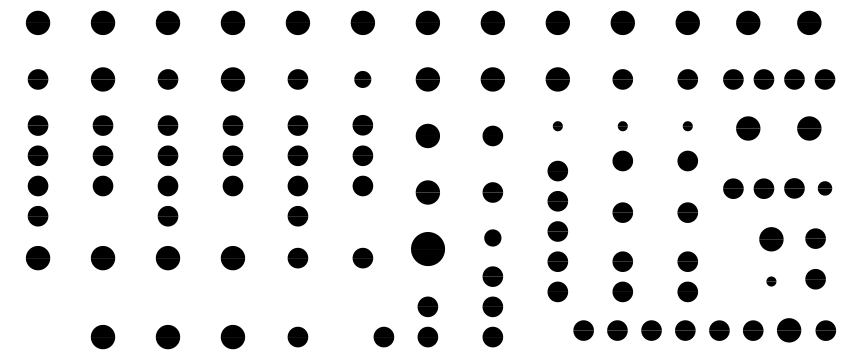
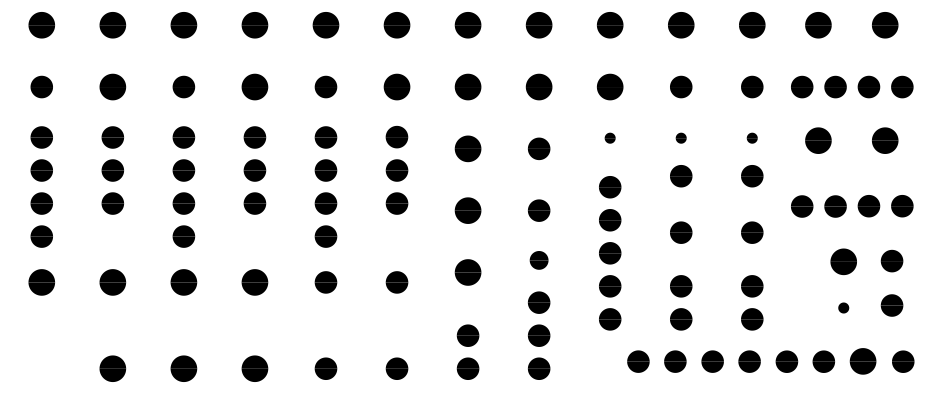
part: (362, 79) -> (396, 87), size x1.43
part: (824, 188) -> (901, 206), size x1.43
part: (427, 248) -> (467, 271), size x0.71
part: (383, 336) -> (396, 368), moved

